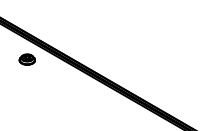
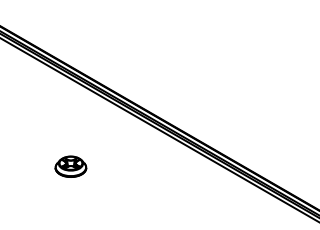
part: (26, 59) -> (69, 166), moved

